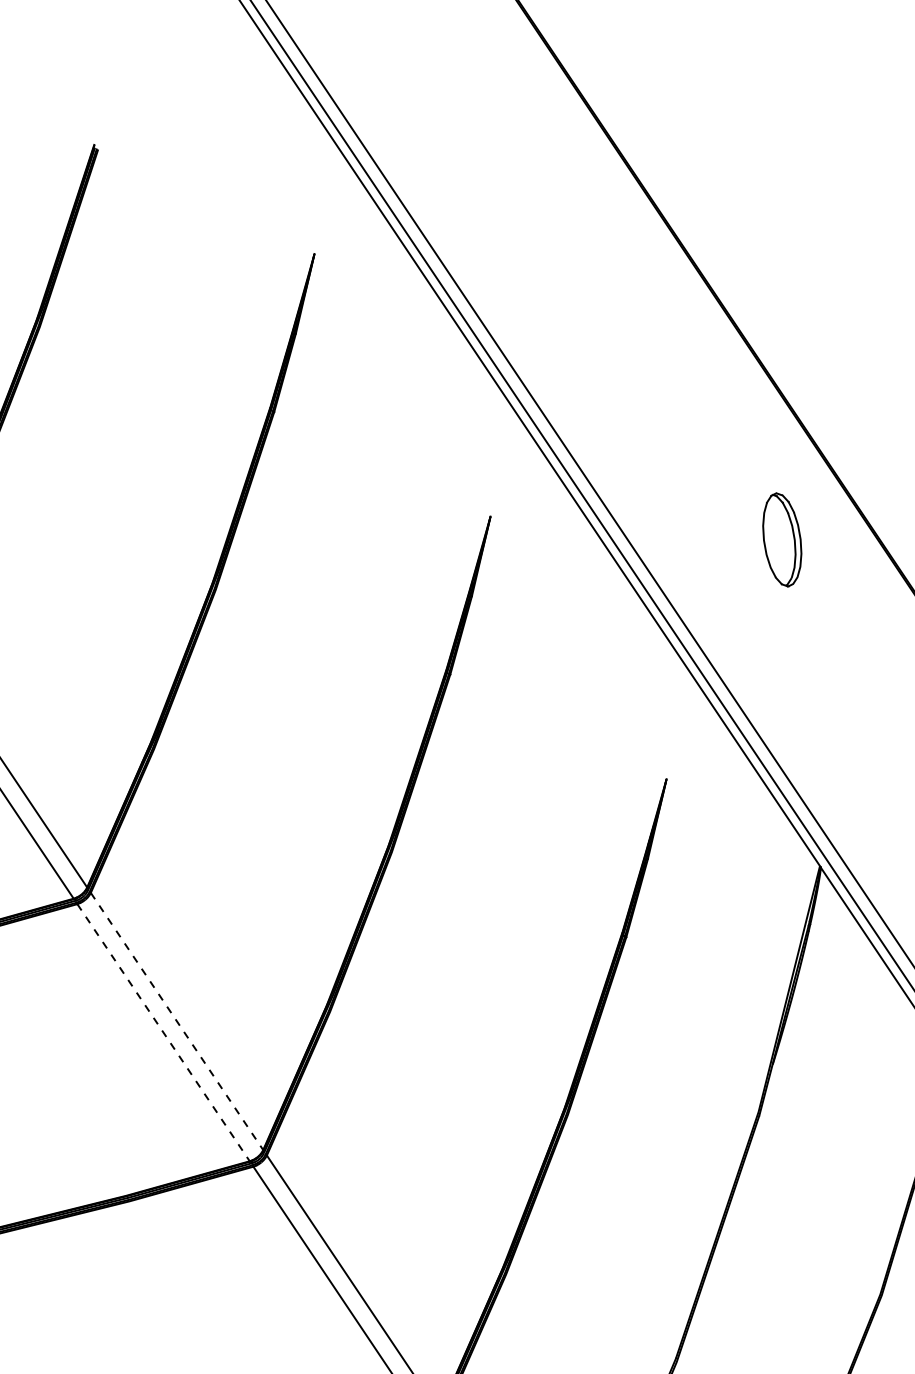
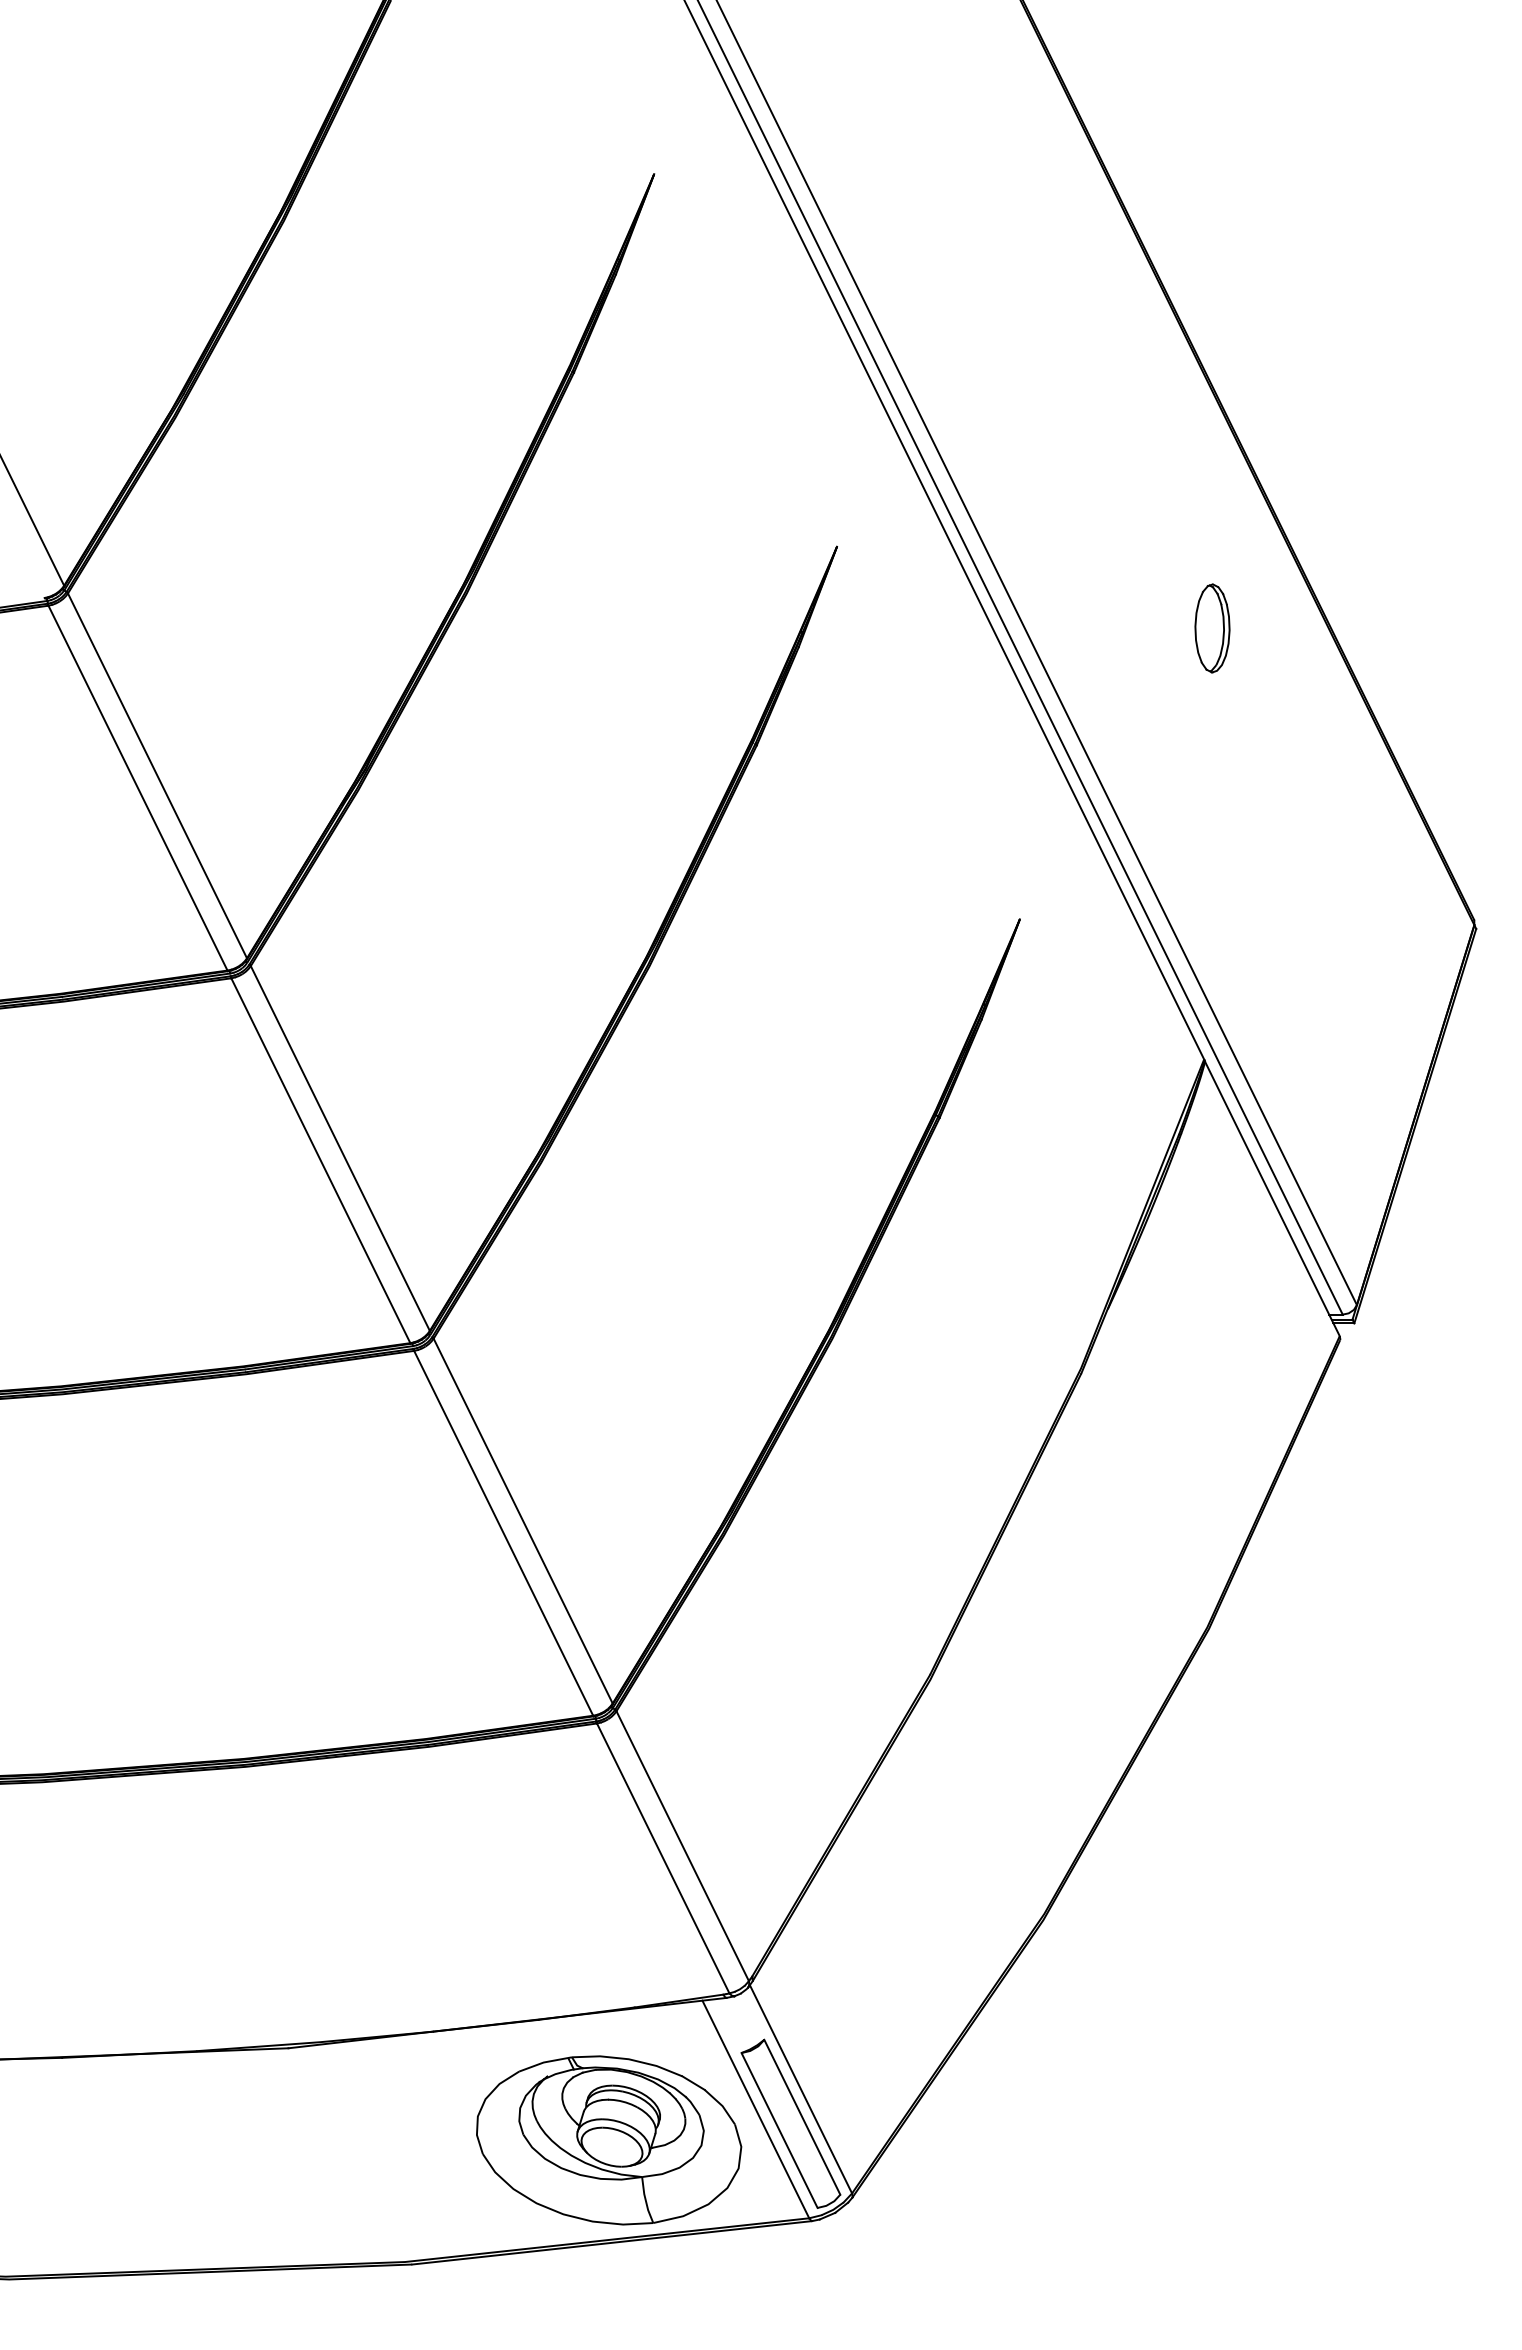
part: (782, 539) -> (1212, 628), size x0.71
line: (177, 1021) -> (340, 1148), dashed -> solid
line: (164, 1033) -> (321, 1161), dashed -> solid

